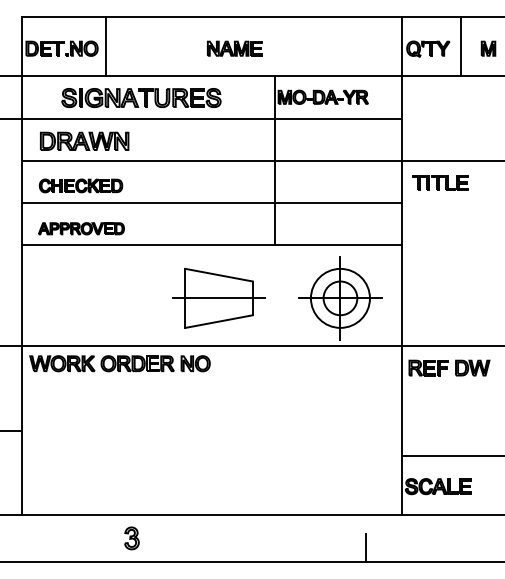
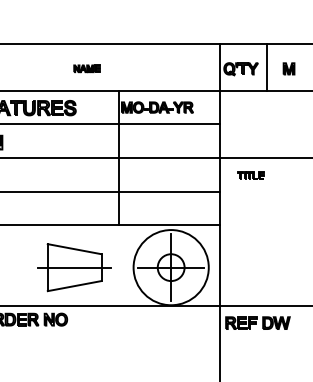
part: (234, 48) -> (86, 68), size x0.6
part: (440, 182) -> (250, 175), size x0.6
circle: (339, 297) -> (170, 266), size x1.6

